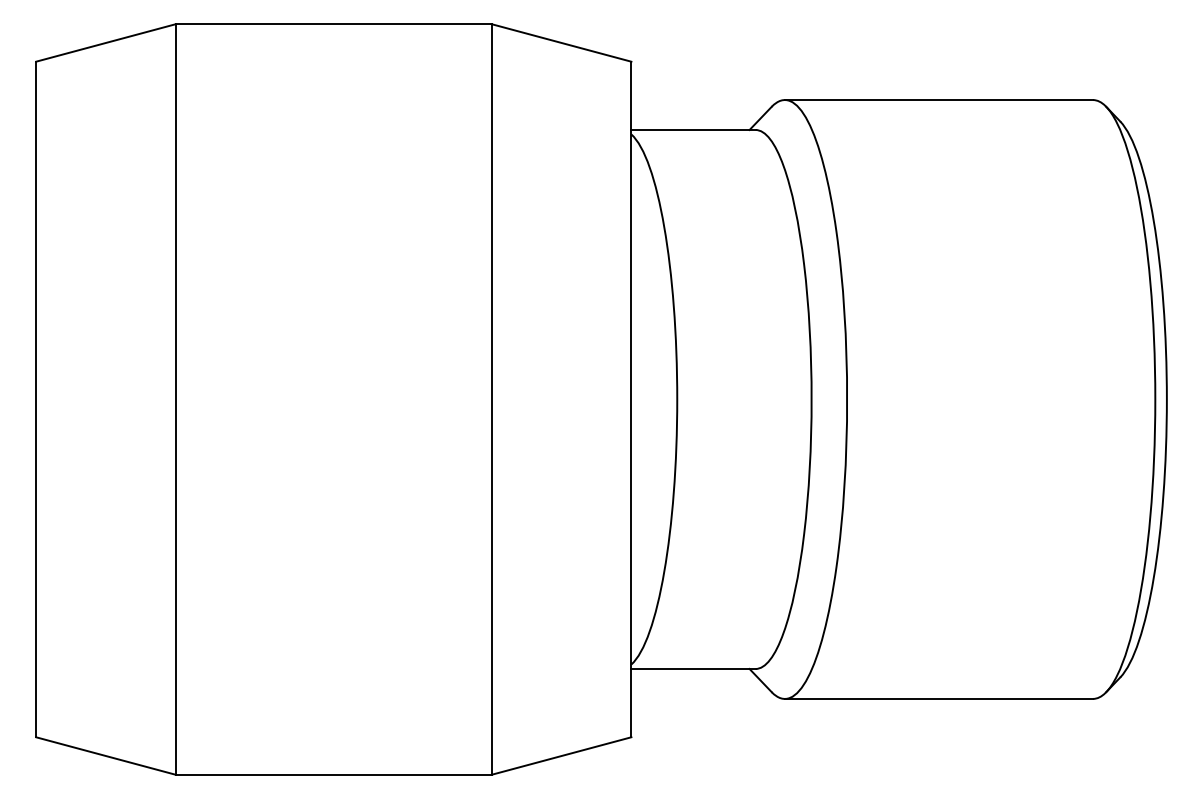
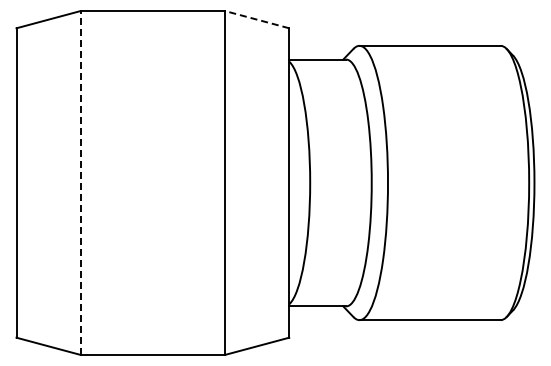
line: (560, 42) -> (256, 19), solid -> dashed
line: (175, 398) -> (80, 182), solid -> dashed

